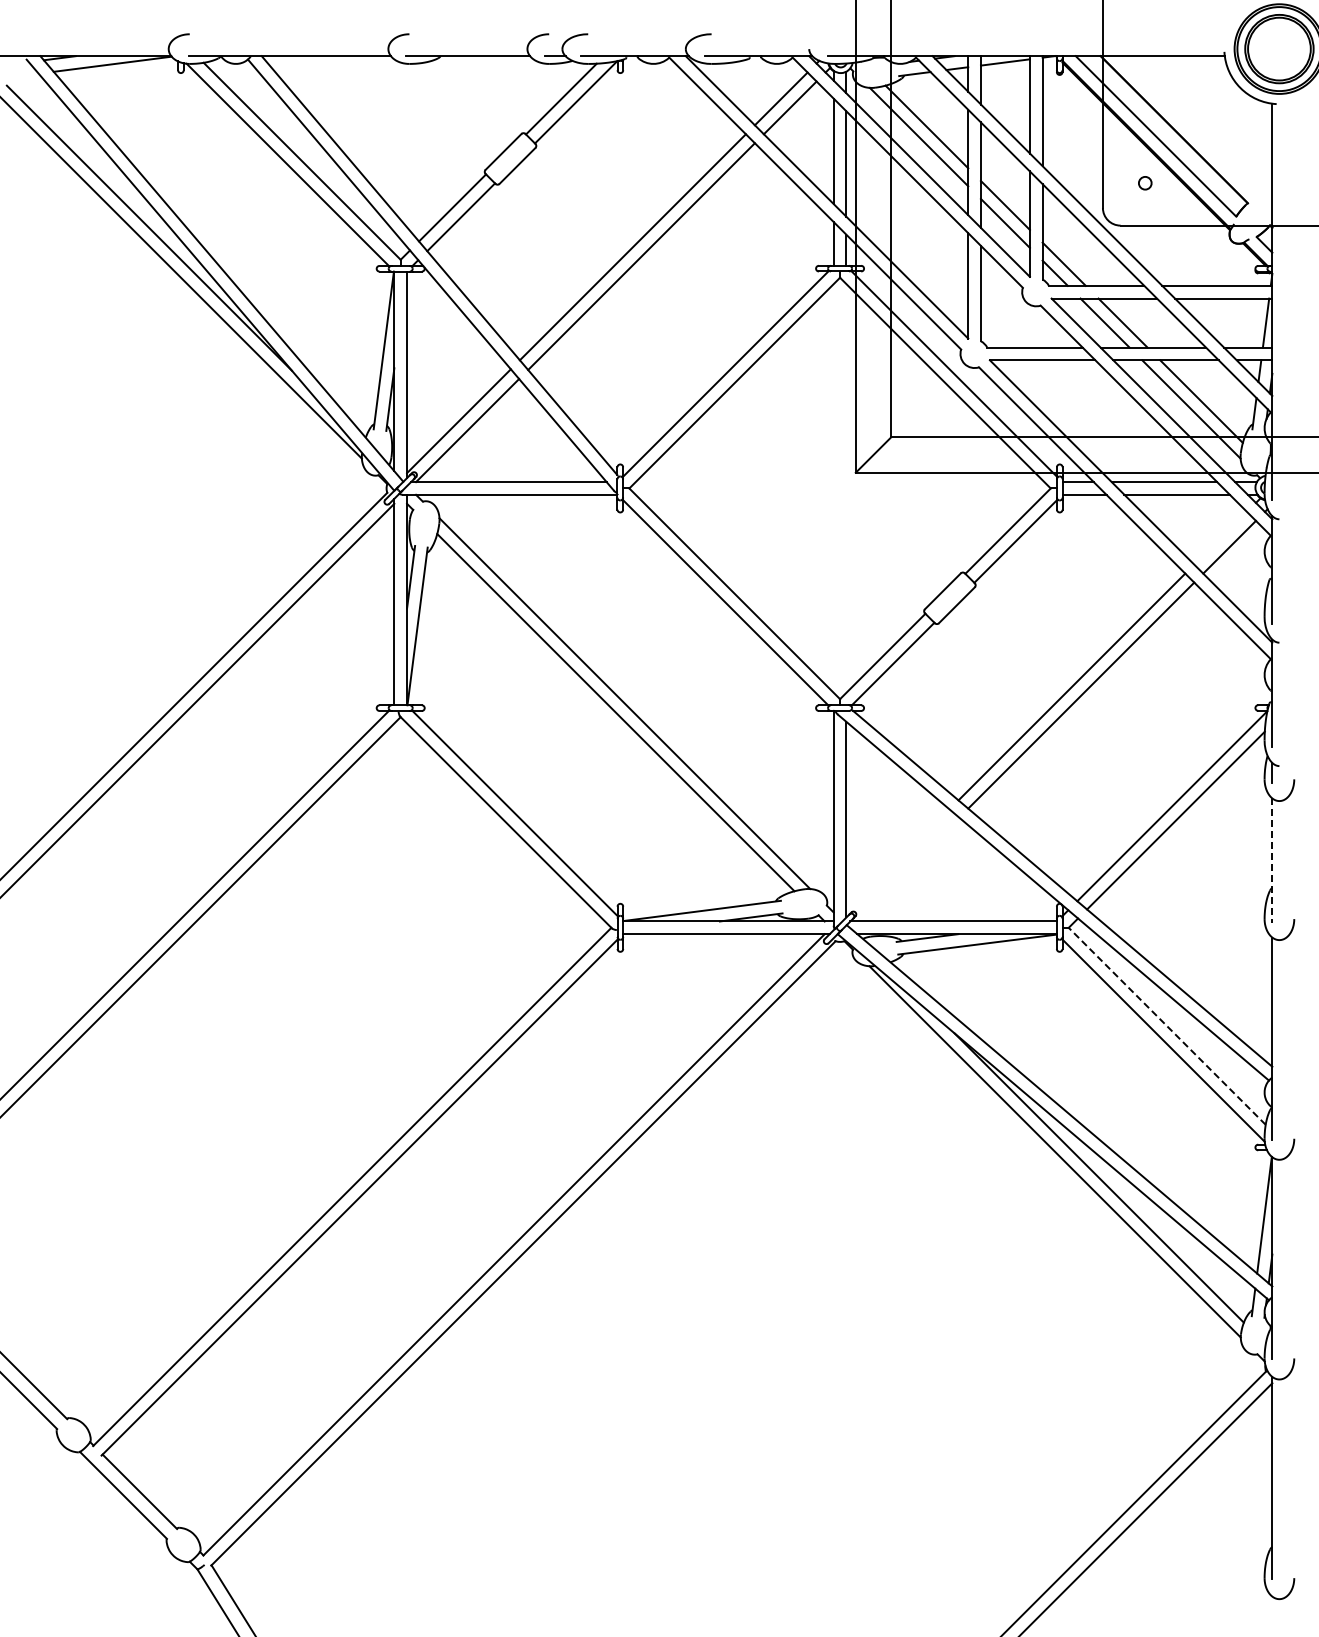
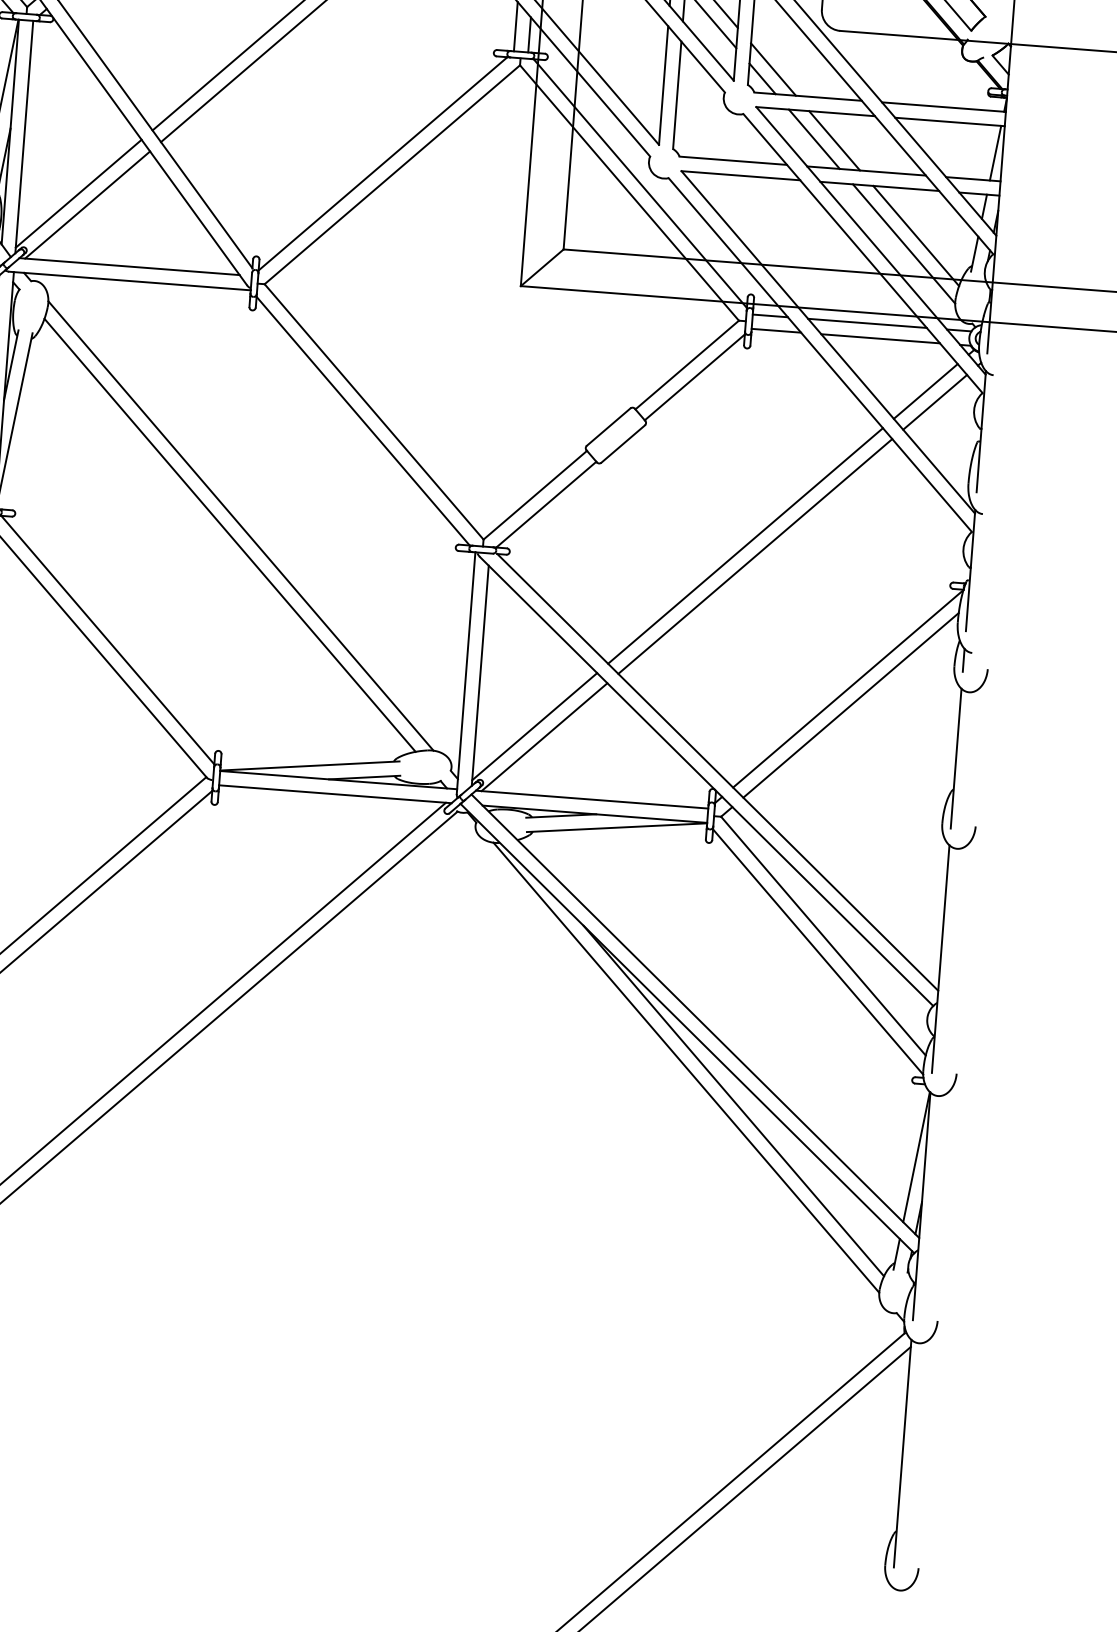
line: (1220, 537) -> (925, 390), added
line: (897, 860) -> (534, 726), added
line: (1272, 861) -> (956, 759), dashed -> solid
line: (907, 869) -> (544, 737), added
line: (1166, 1025) -> (822, 935), dashed -> solid

